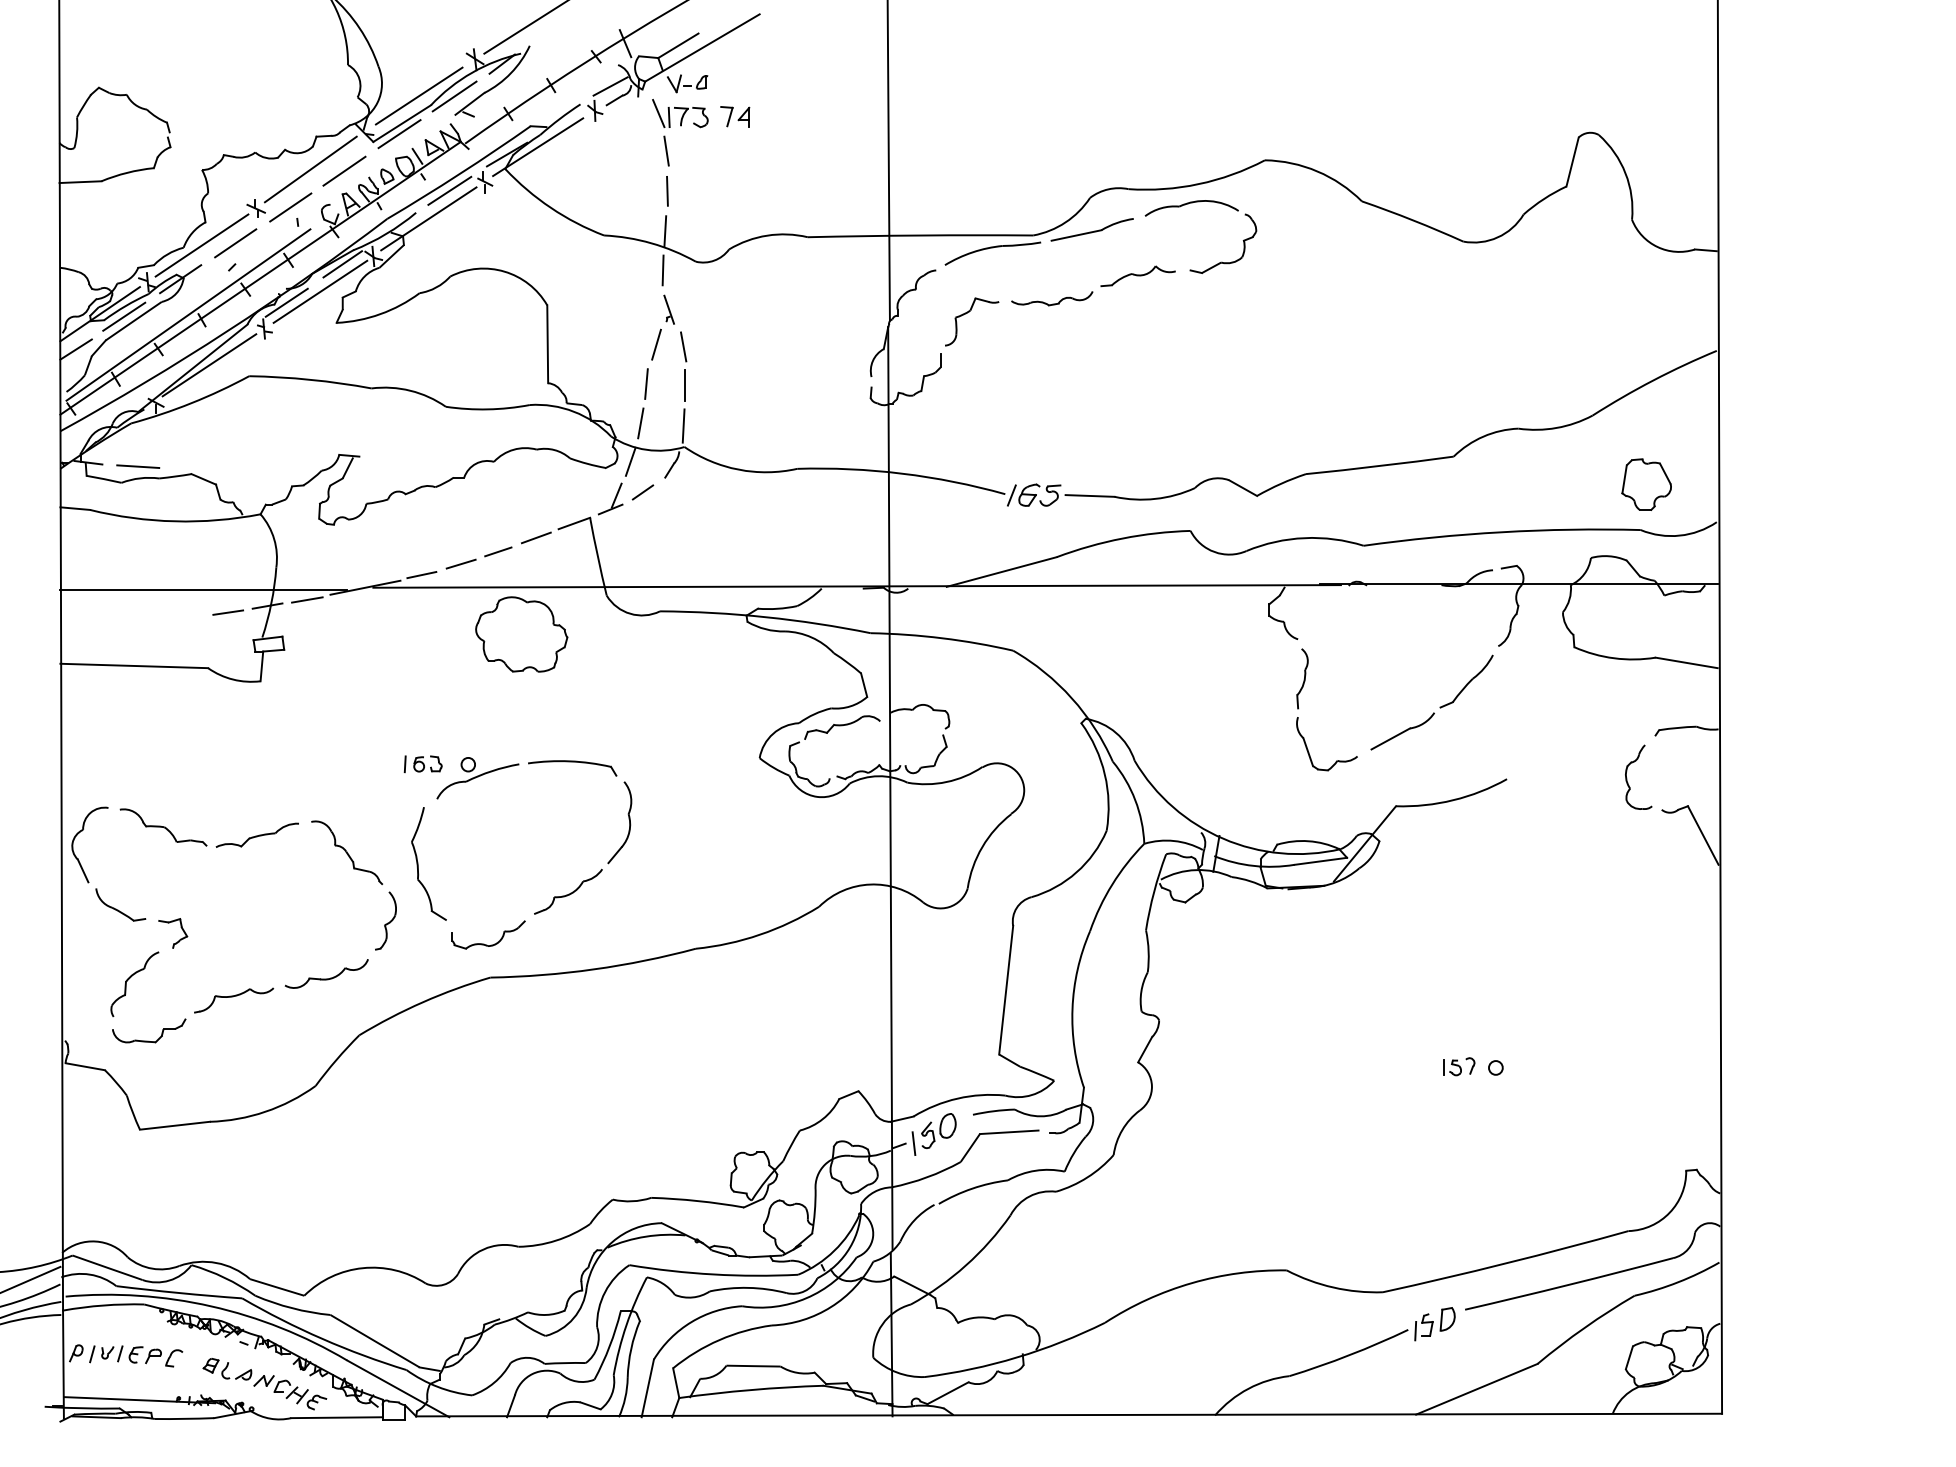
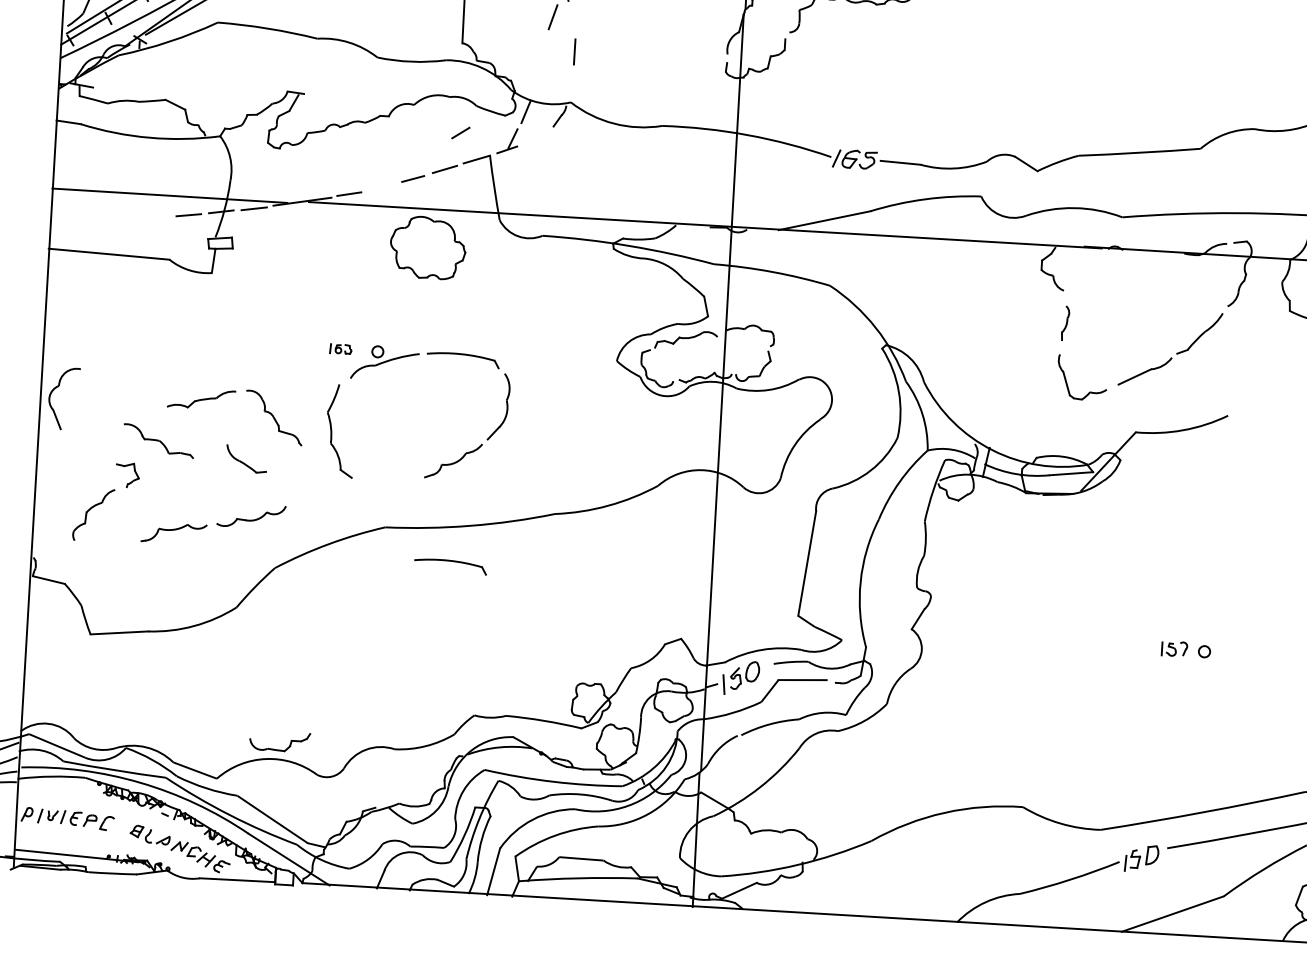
line: (683, 346) -> (575, 20), removed
line: (646, 383) -> (542, 48), removed
line: (640, 423) -> (536, 80), removed
line: (683, 425) -> (571, 84), removed
line: (138, 466) -> (122, 91), removed
line: (642, 492) -> (460, 133), moved
line: (460, 563) -> (381, 186), removed
part: (1302, 678) -> (1065, 323), size x0.7
part: (422, 764) -> (340, 349), size x0.7
part: (163, 827) -> (158, 441), moved
part: (120, 904) -> (246, 458), moved
part: (385, 920) -> (302, 475), removed
part: (484, 943) -> (382, 499), removed
part: (572, 1020) -> (450, 566), added
part: (148, 1040) -> (278, 749), moved

